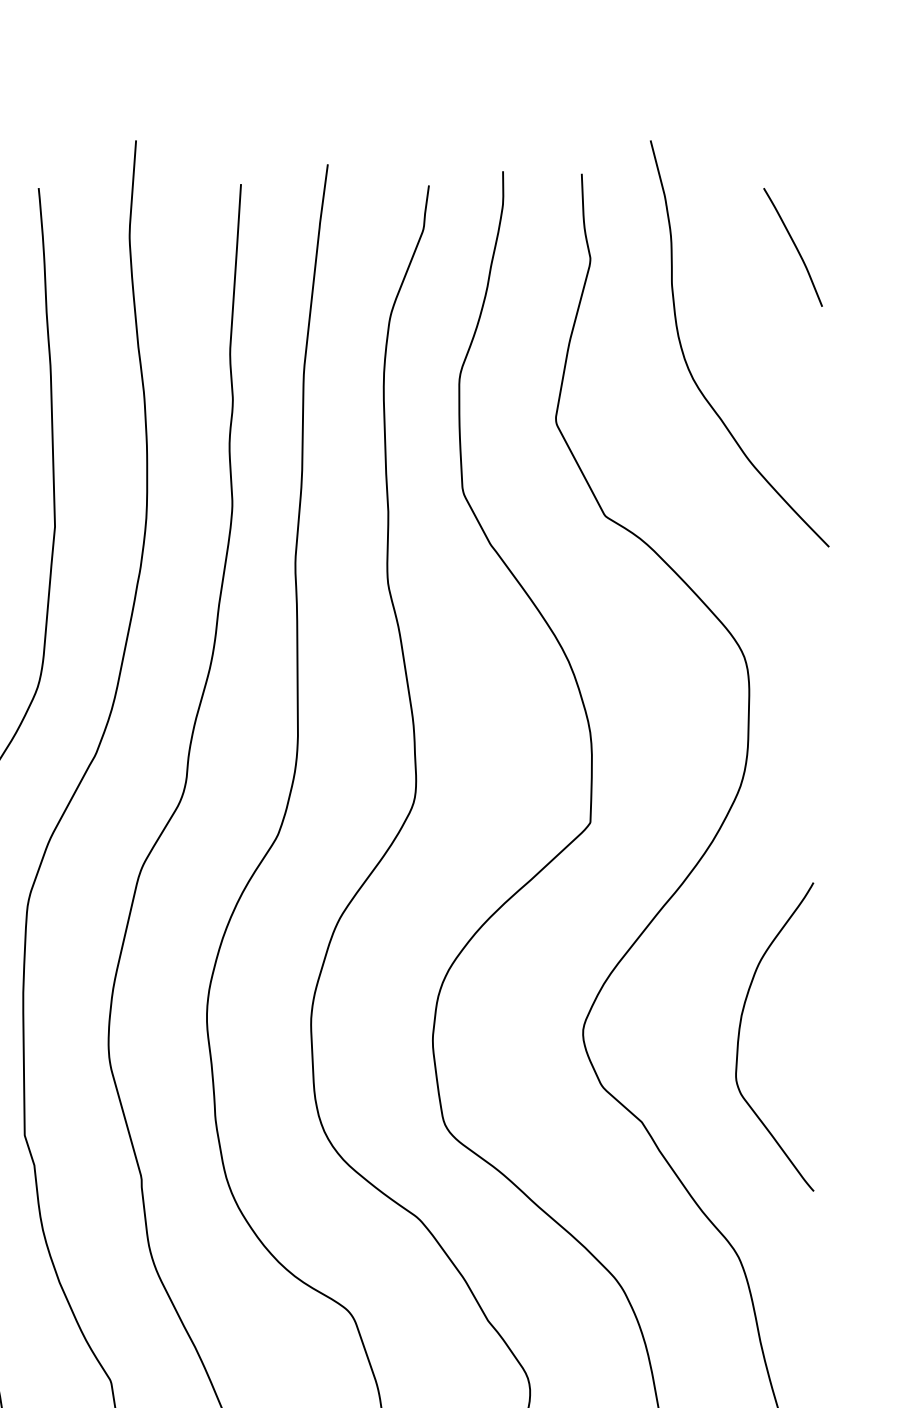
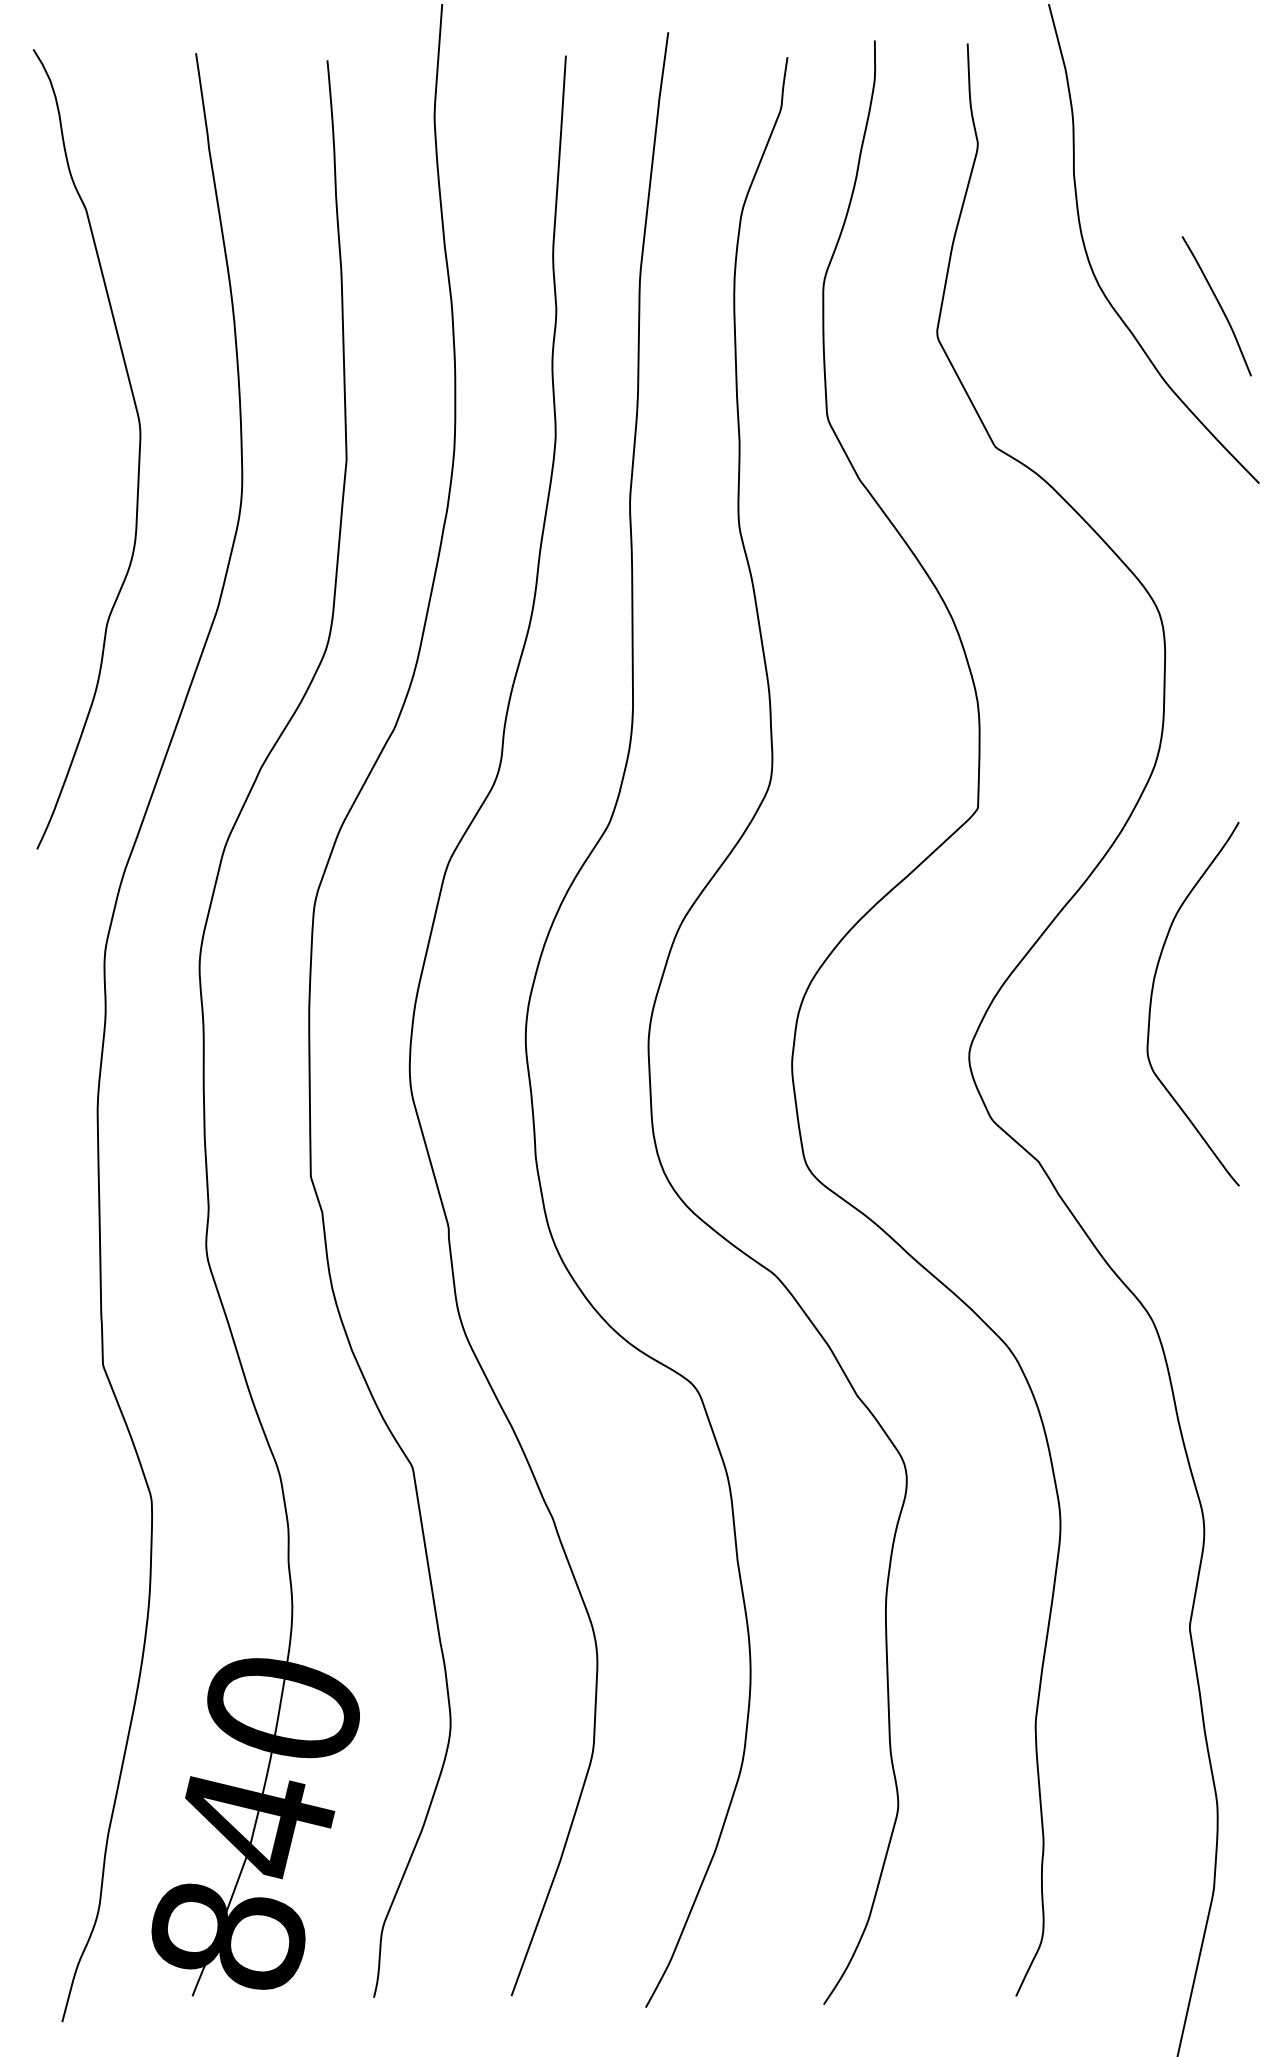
curve: (794, 245) -> (1218, 304), moved
curve: (740, 1032) -> (1152, 998), moved

